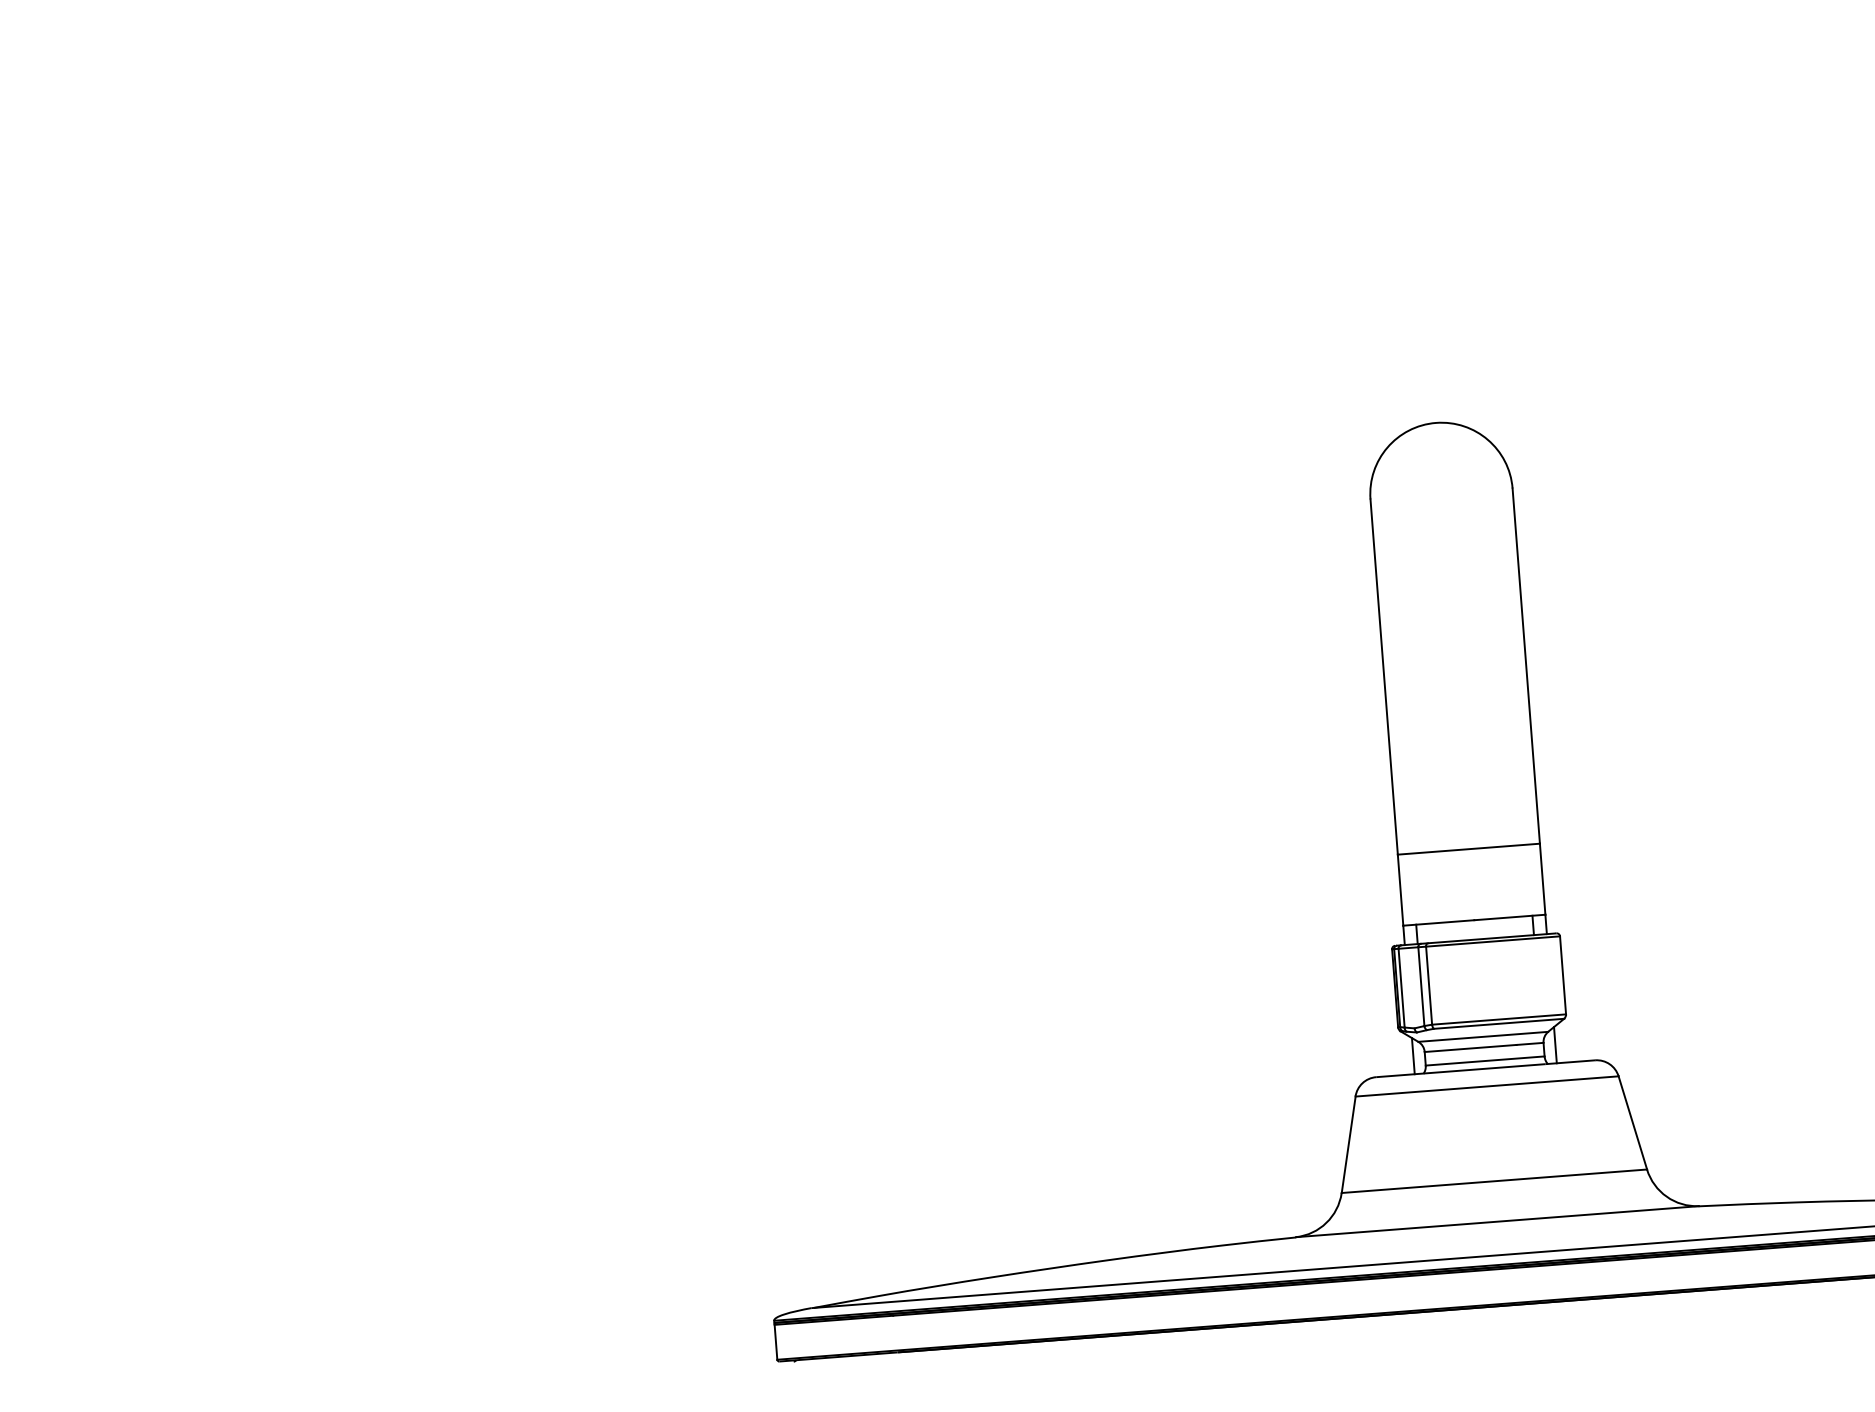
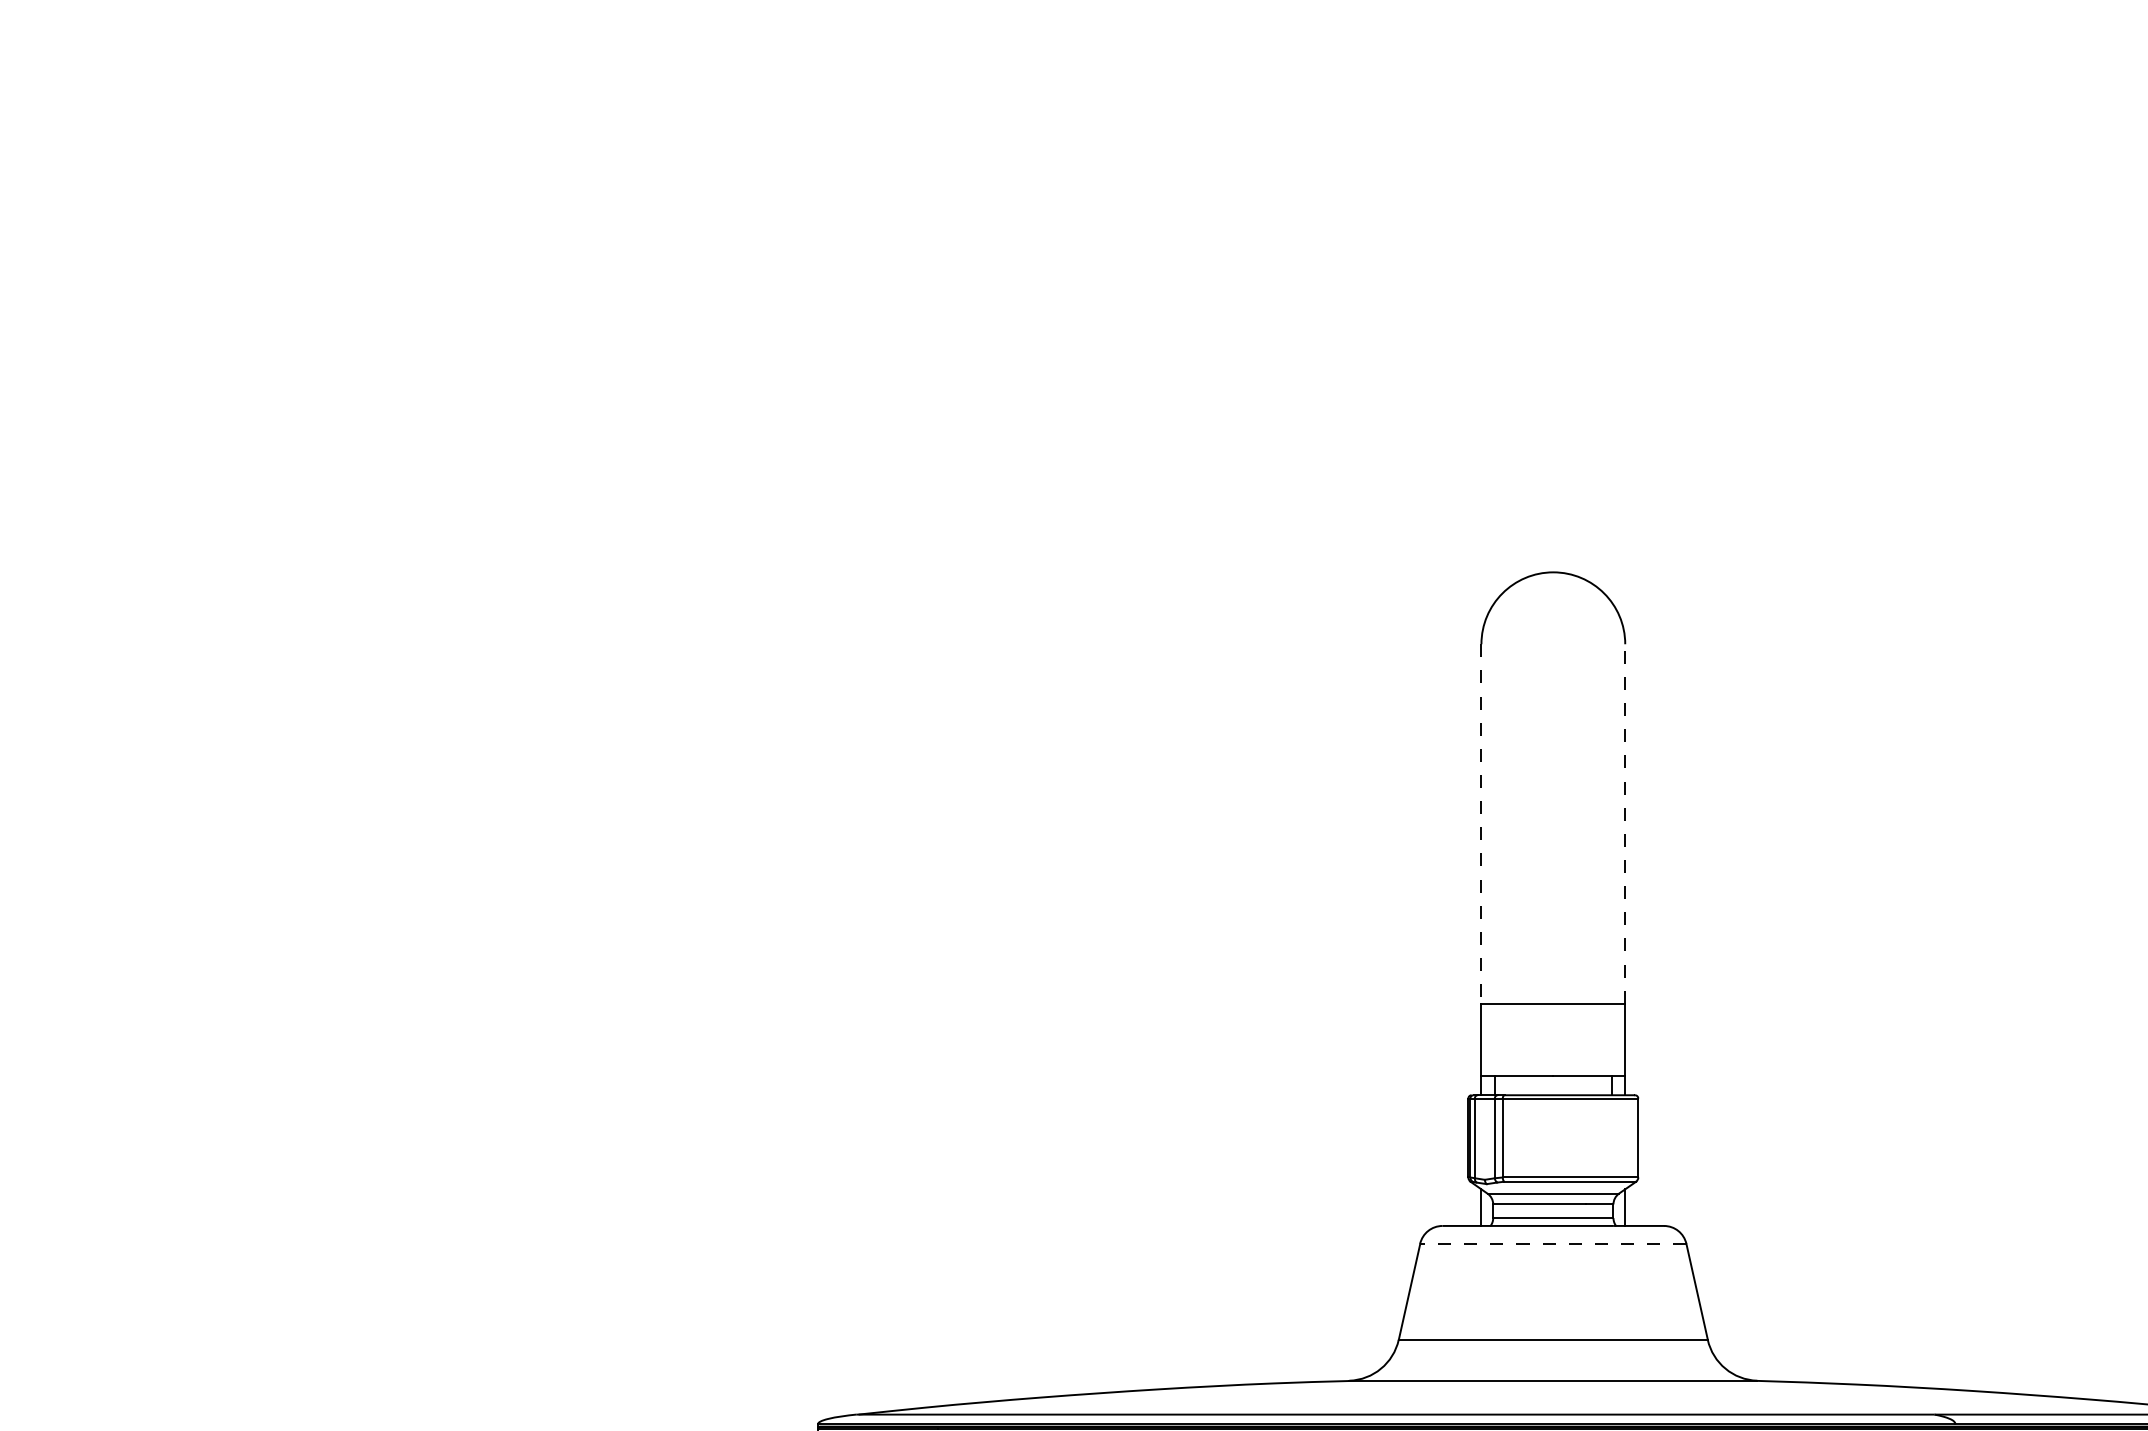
line: (1526, 666) -> (1625, 824), solid -> dashed
line: (1384, 677) -> (1481, 824), solid -> dashed
line: (1486, 1086) -> (1552, 1243), solid -> dashed

